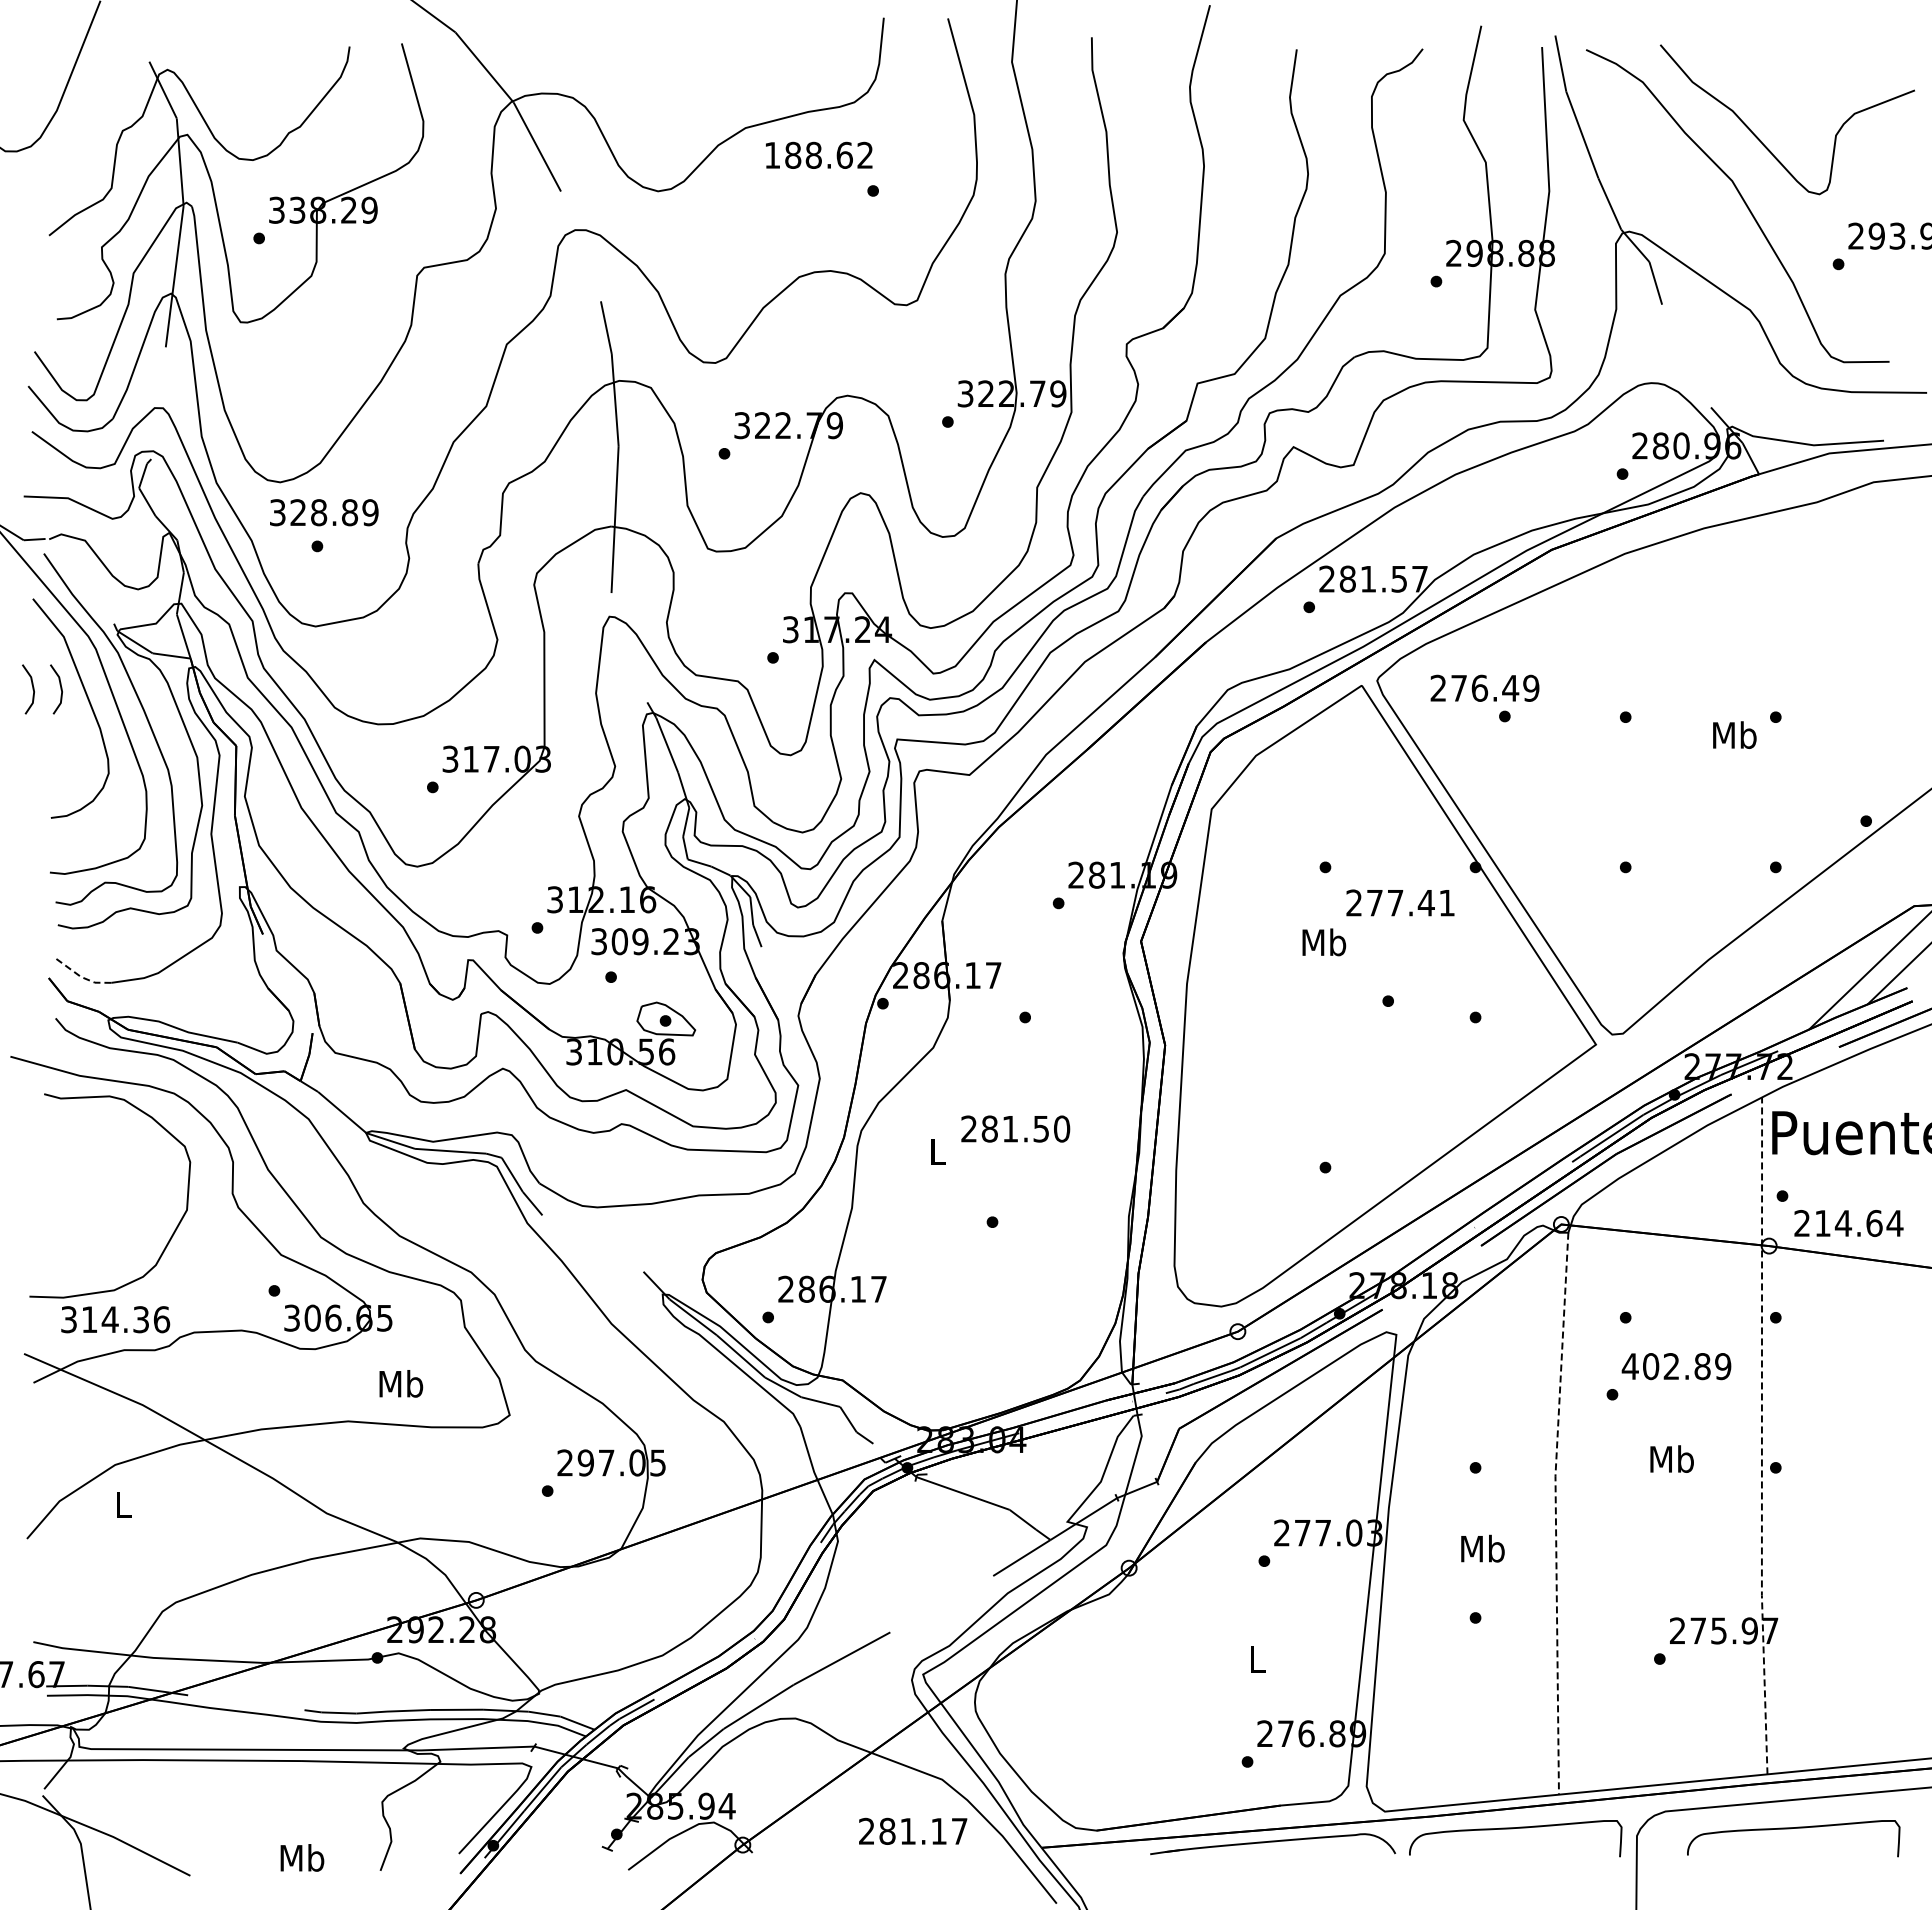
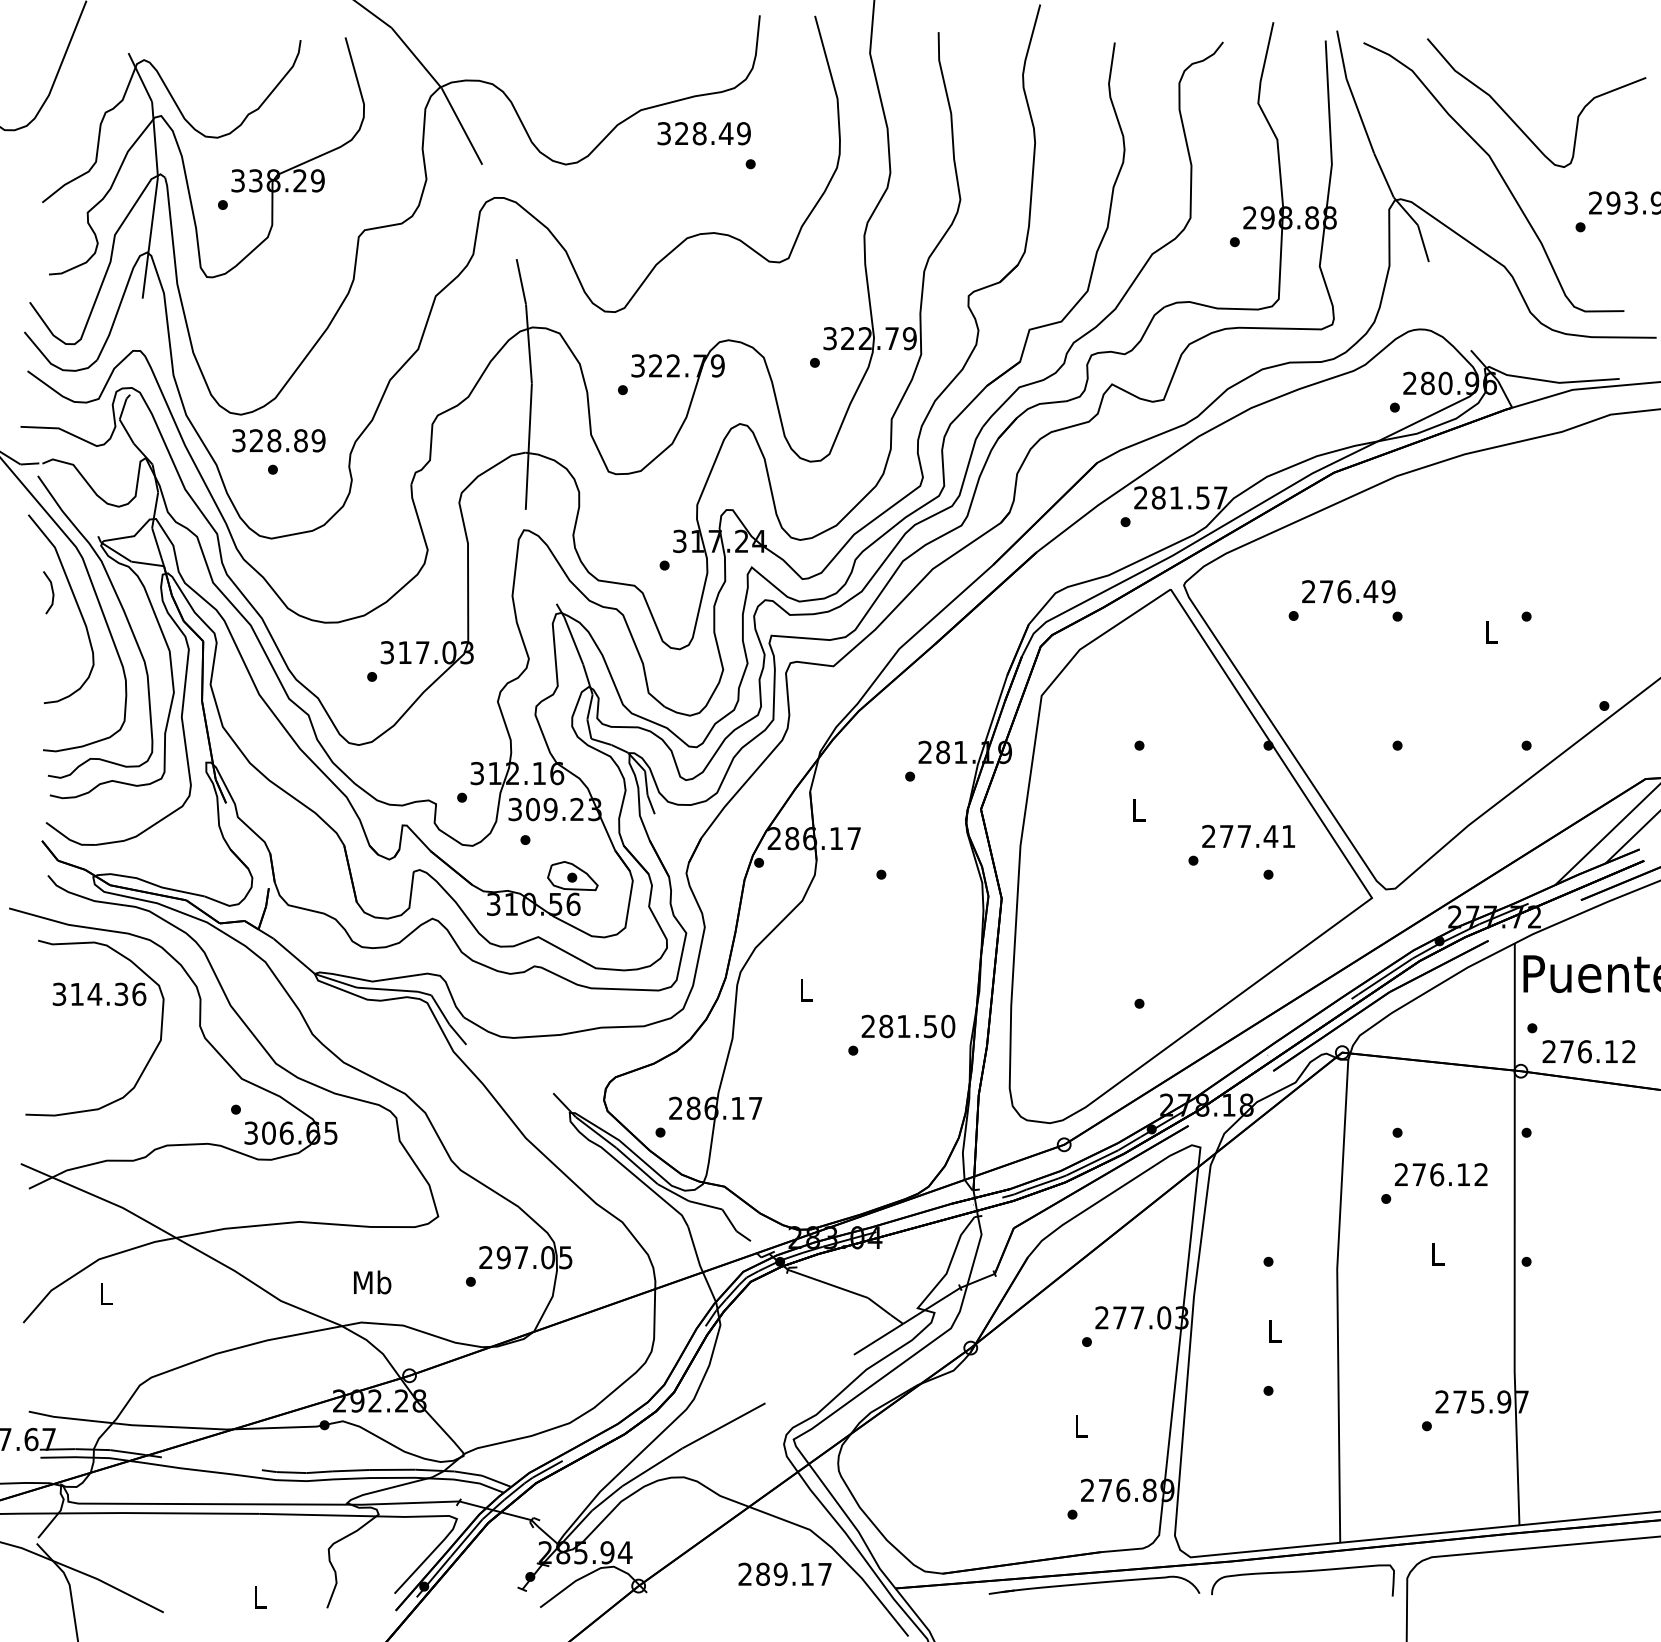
text: (818, 154) -> (703, 132), 188.62 -> 328.49
text: (1484, 687) -> (1348, 591), moved
line: (32, 689) -> (28, 592), removed
text: (1734, 734) -> (1491, 631), Mb -> L
text: (1400, 902) -> (1248, 836), moved
text: (1324, 942) -> (1138, 810), Mb -> L
line: (81, 976) -> (70, 839), dashed -> solid
text: (1015, 1128) -> (908, 1026), moved
text: (1859, 1222) -> (1598, 1050), 214.64 -> 276.12
text: (115, 1319) -> (99, 994), moved
text: (1676, 1366) -> (1441, 1174), 402.89 -> 276.12
text: (401, 1383) -> (372, 1282), moved
line: (1761, 1435) -> (1514, 1234), dashed -> solid
text: (1671, 1458) -> (1436, 1253), Mb -> L
line: (1555, 1513) -> (1337, 1301), dashed -> solid
text: (1482, 1548) -> (1274, 1331), Mb -> L
curve: (1790, 1829) -> (1539, 1572), removed
text: (908, 1830) -> (781, 1573), 281.17 -> 289.17
text: (302, 1857) -> (260, 1596), Mb -> L

